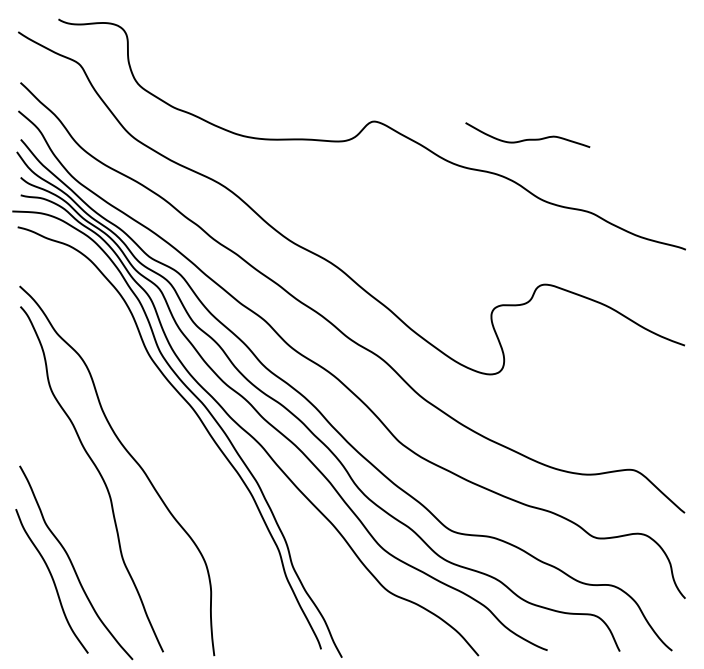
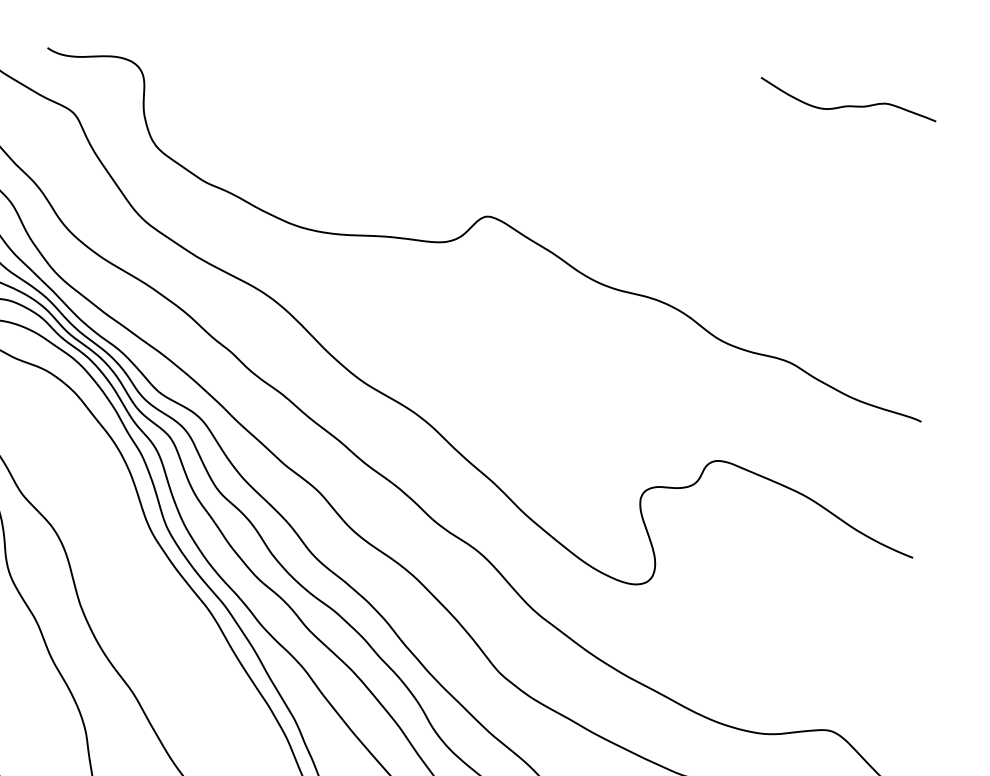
curve: (528, 138) -> (849, 104), moved

